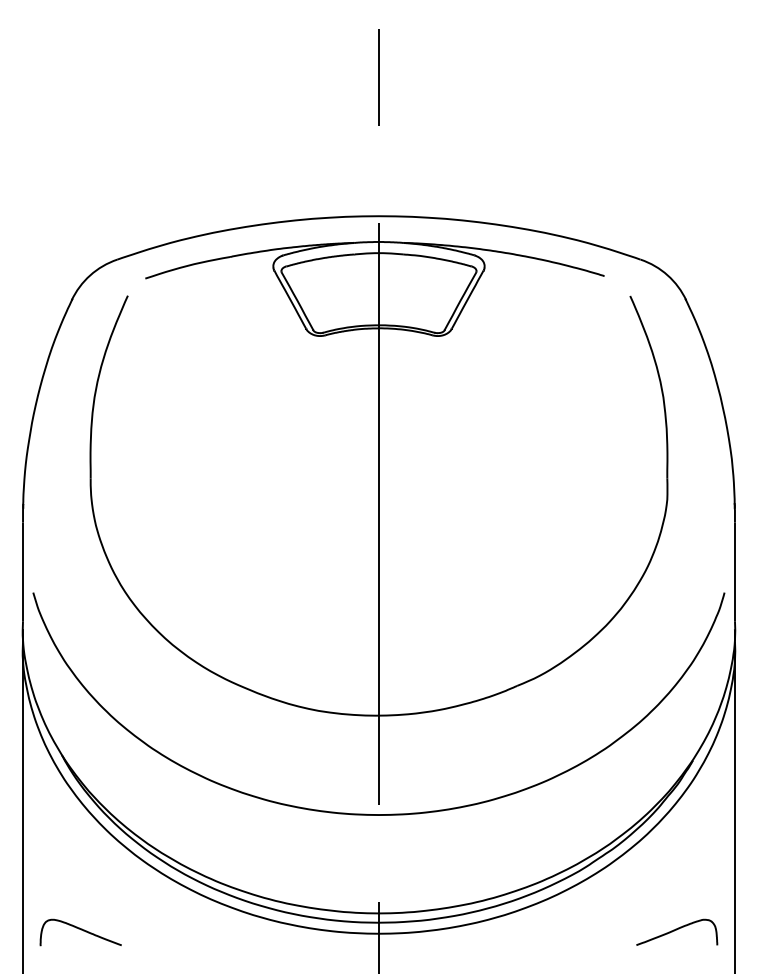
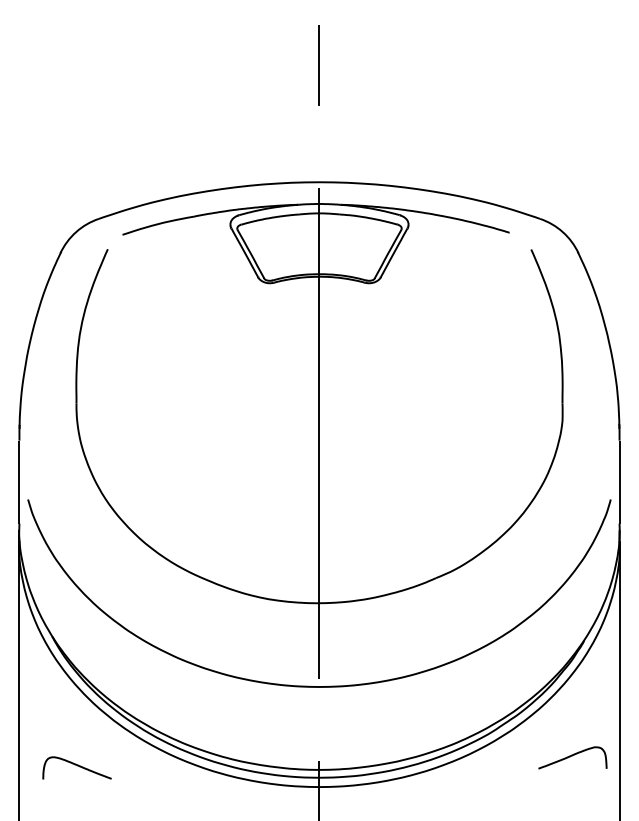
curve: (81, 930) -> (77, 766), moved
curve: (676, 930) -> (572, 756), moved

